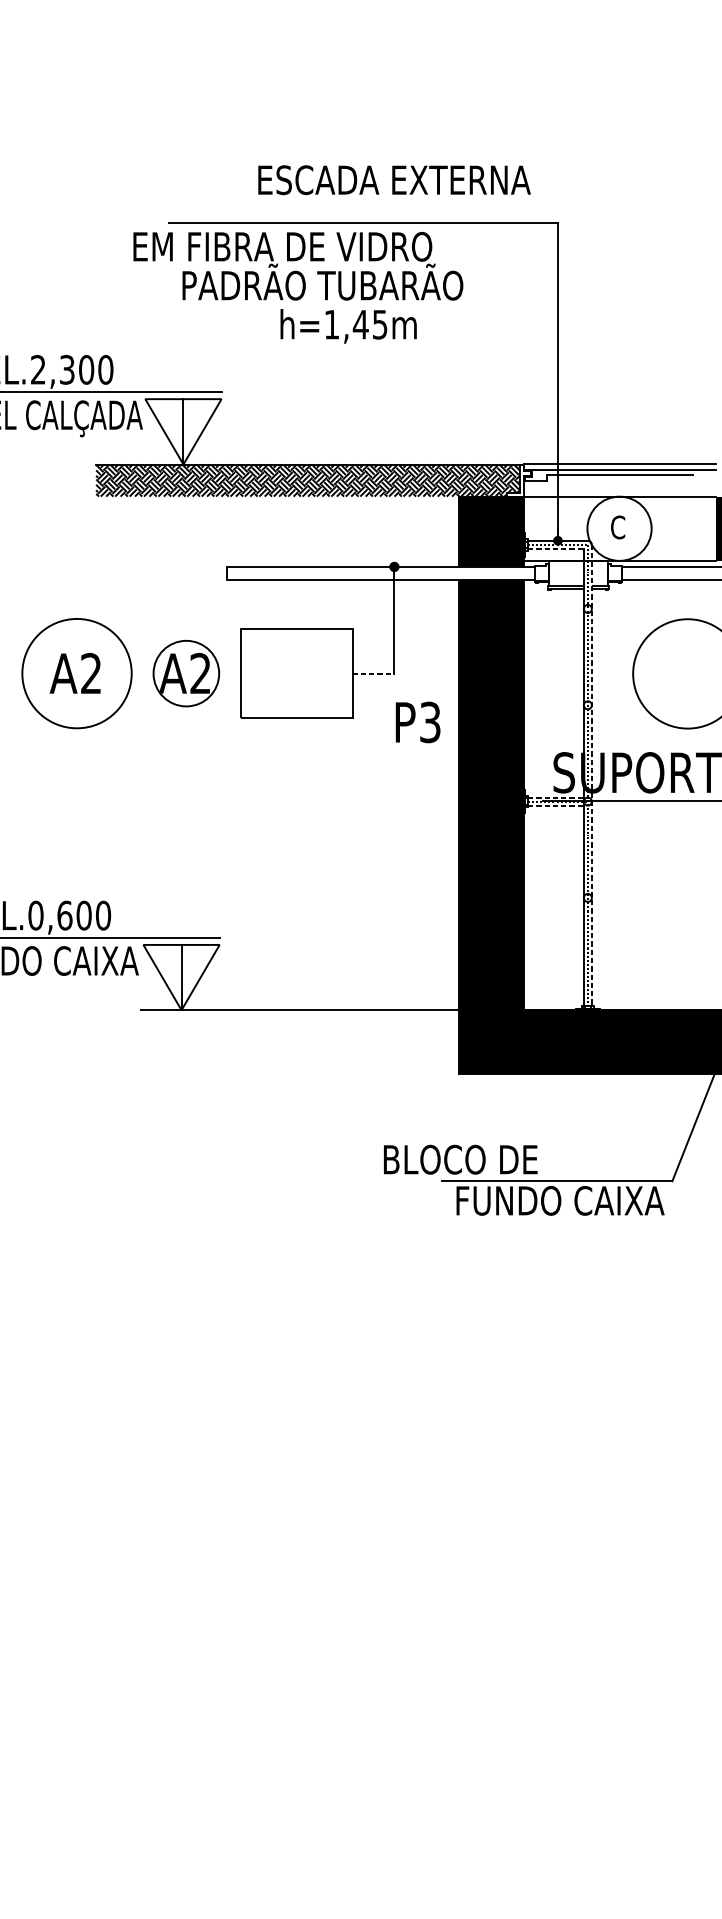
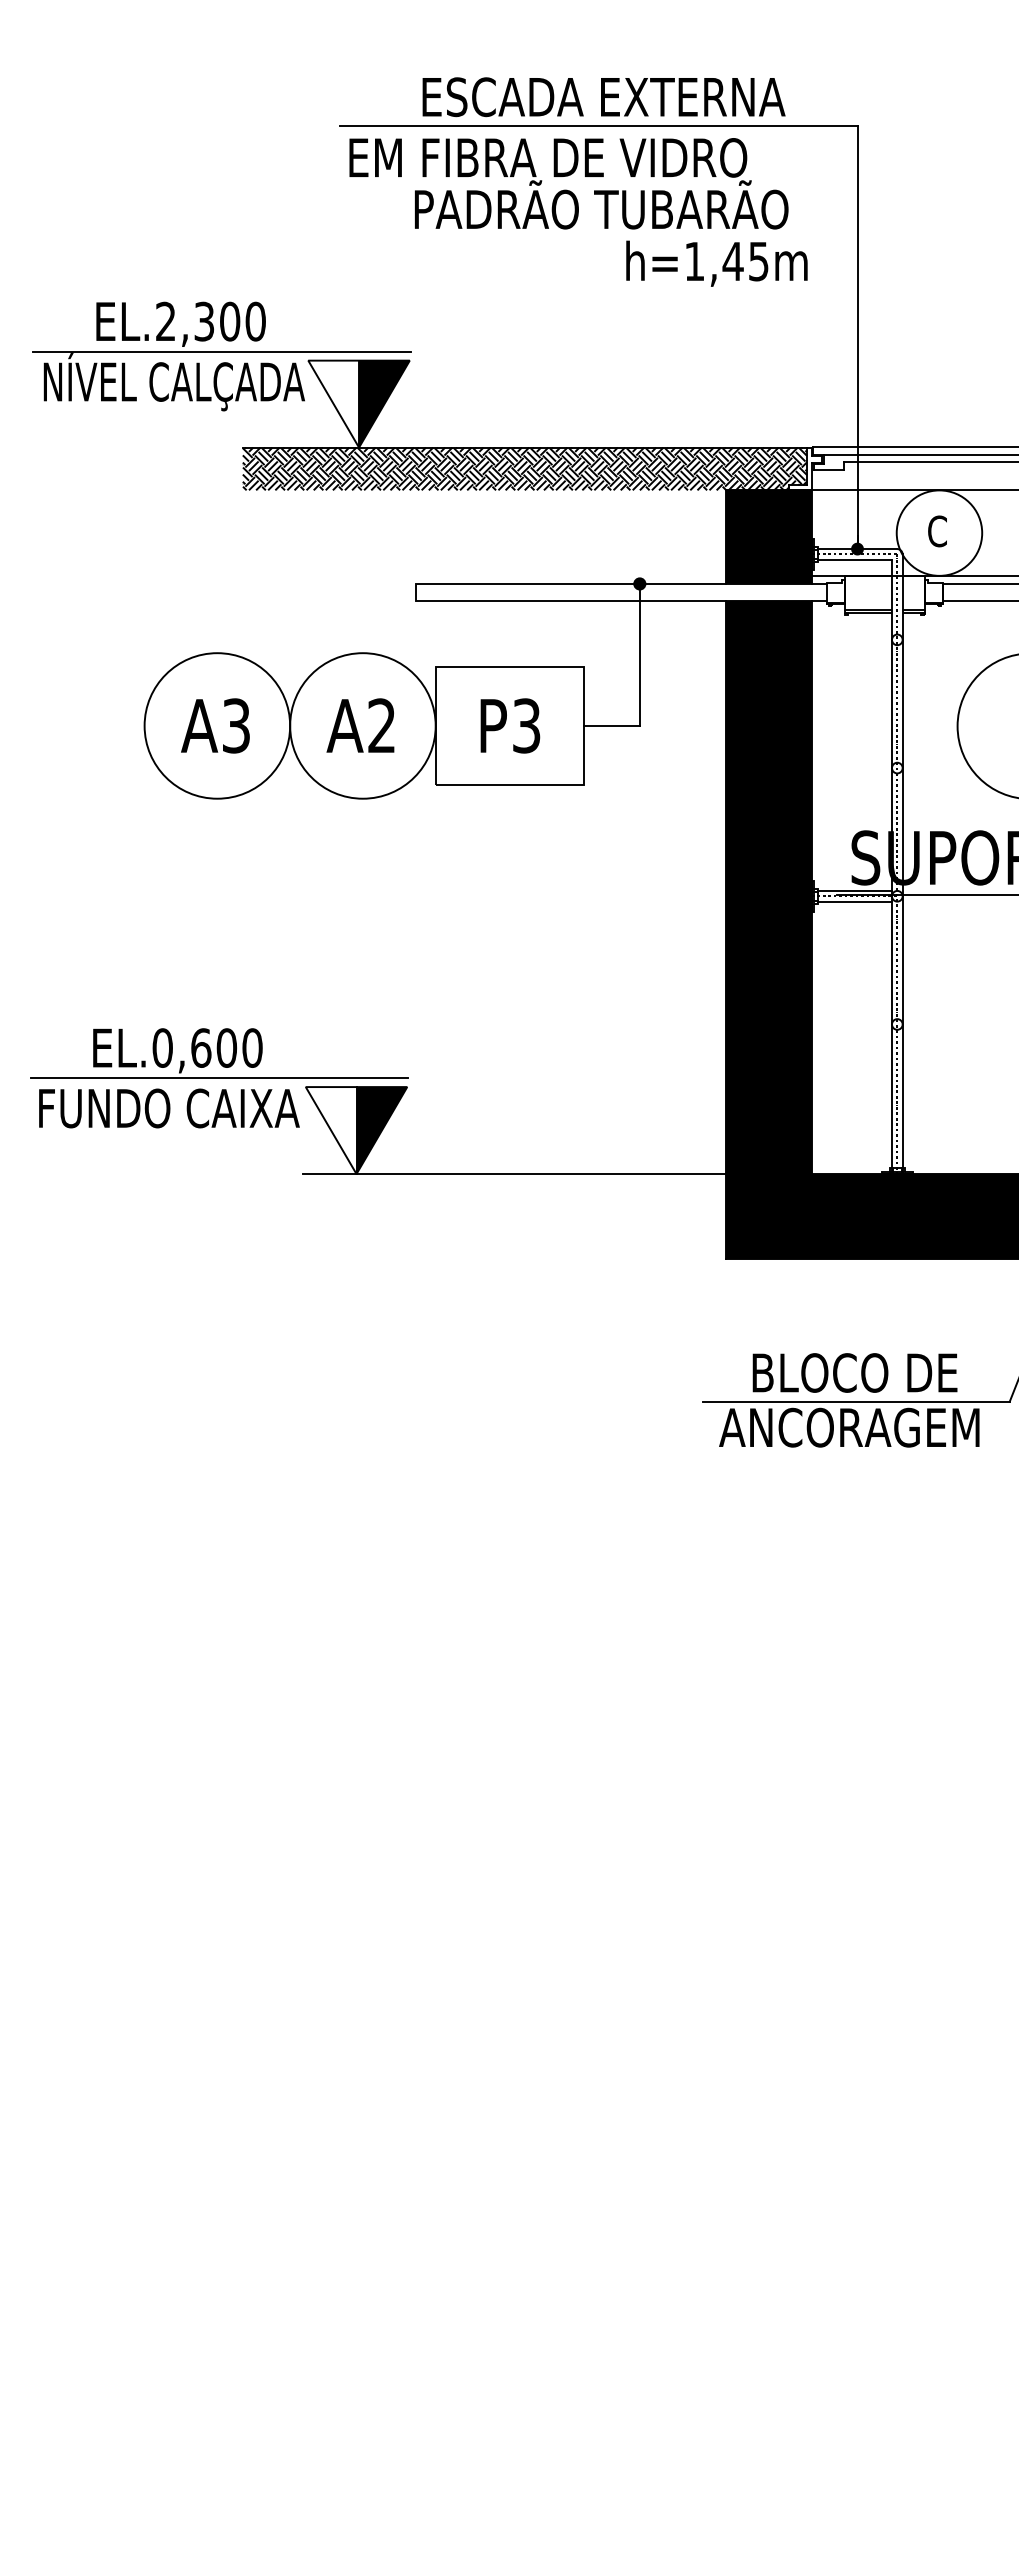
text: (394, 180) -> (603, 97), moved
text: (298, 266) -> (568, 183), moved
text: (348, 326) -> (716, 263), moved
fill: (202, 431) -> (384, 403), added
line: (556, 548) -> (855, 559), dashed -> solid
text: (90, 673) -> (235, 725), A2 -> A3
circle: (186, 673) -> (362, 725), size x1.67
line: (373, 673) -> (611, 725), dashed -> solid
text: (418, 722) -> (510, 725), moved
line: (591, 776) -> (902, 863), dashed -> solid
line: (556, 797) -> (855, 890), dashed -> solid
line: (556, 805) -> (855, 901), dashed -> solid
fill: (200, 977) -> (381, 1130), added
text: (460, 1159) -> (854, 1372), moved
text: (559, 1200) -> (859, 1427), FUNDO CAIXA -> ANCORAGEM

